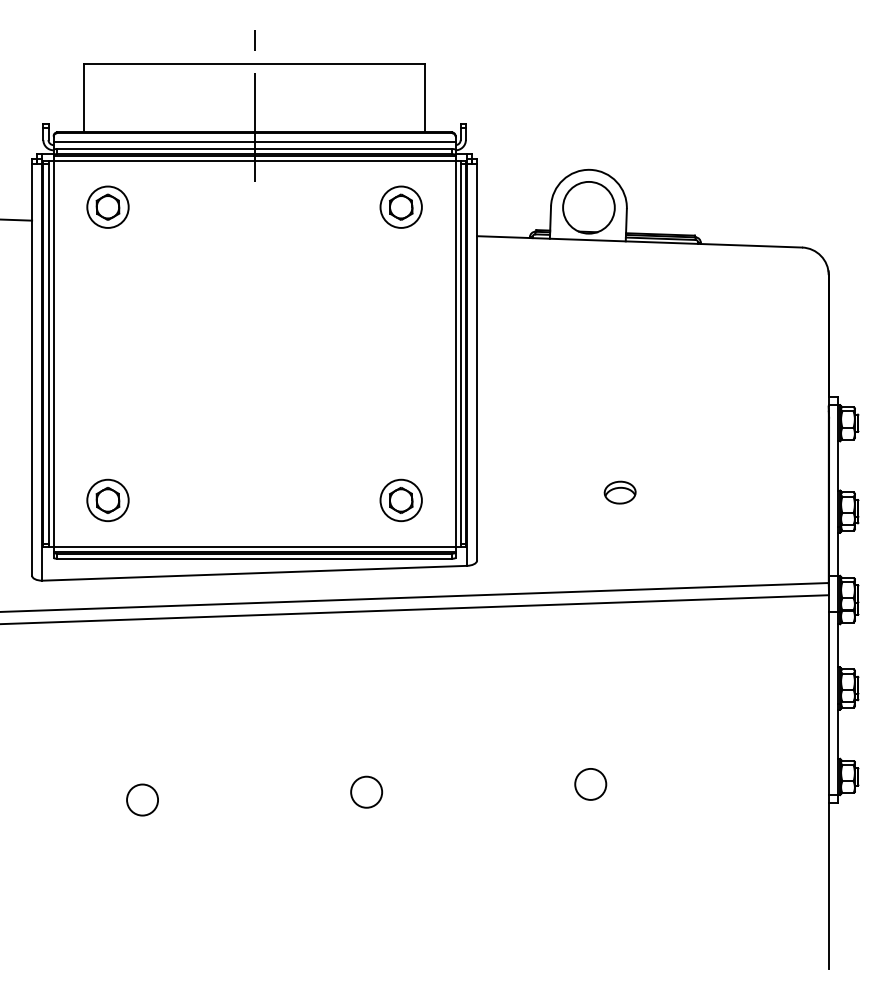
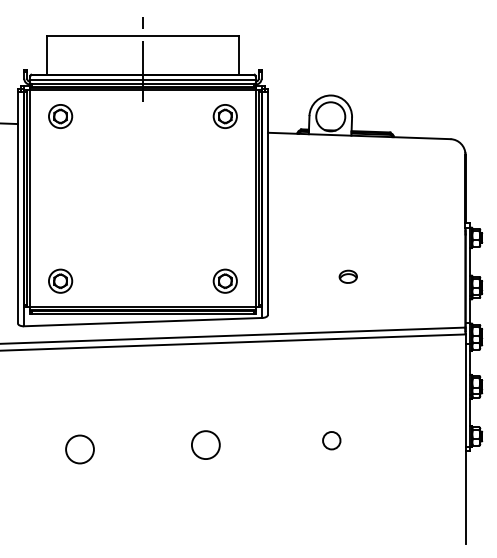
circle: (365, 791) -> (205, 444), size x1.6
circle: (141, 800) -> (79, 449), size x1.6

